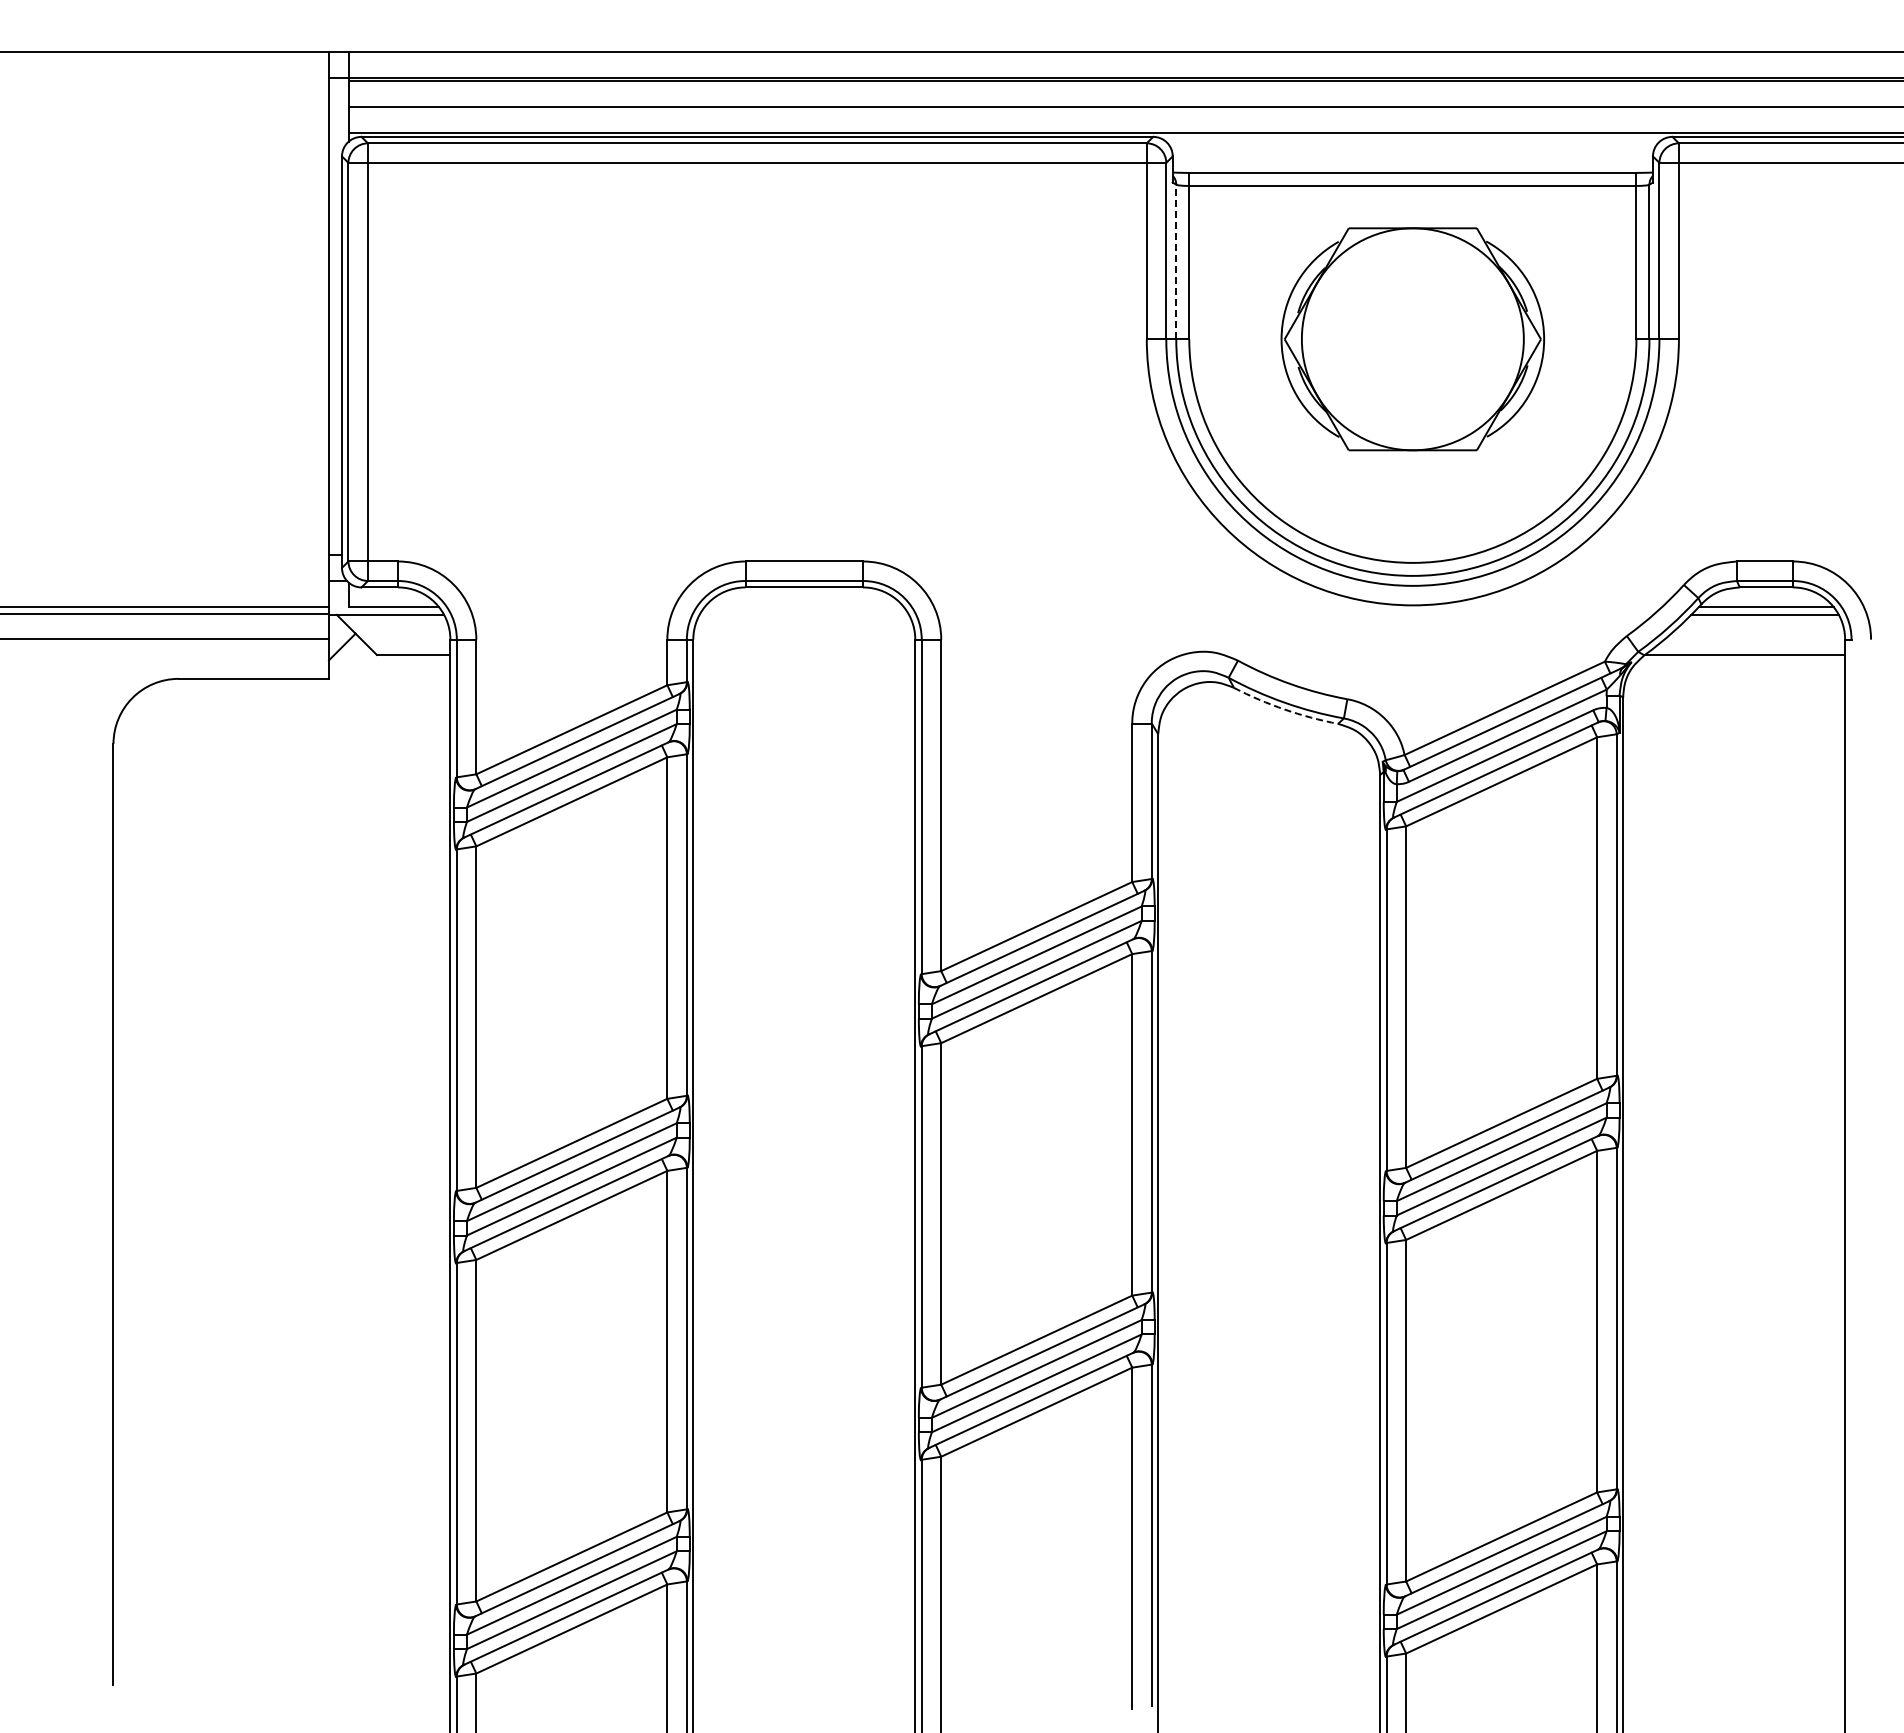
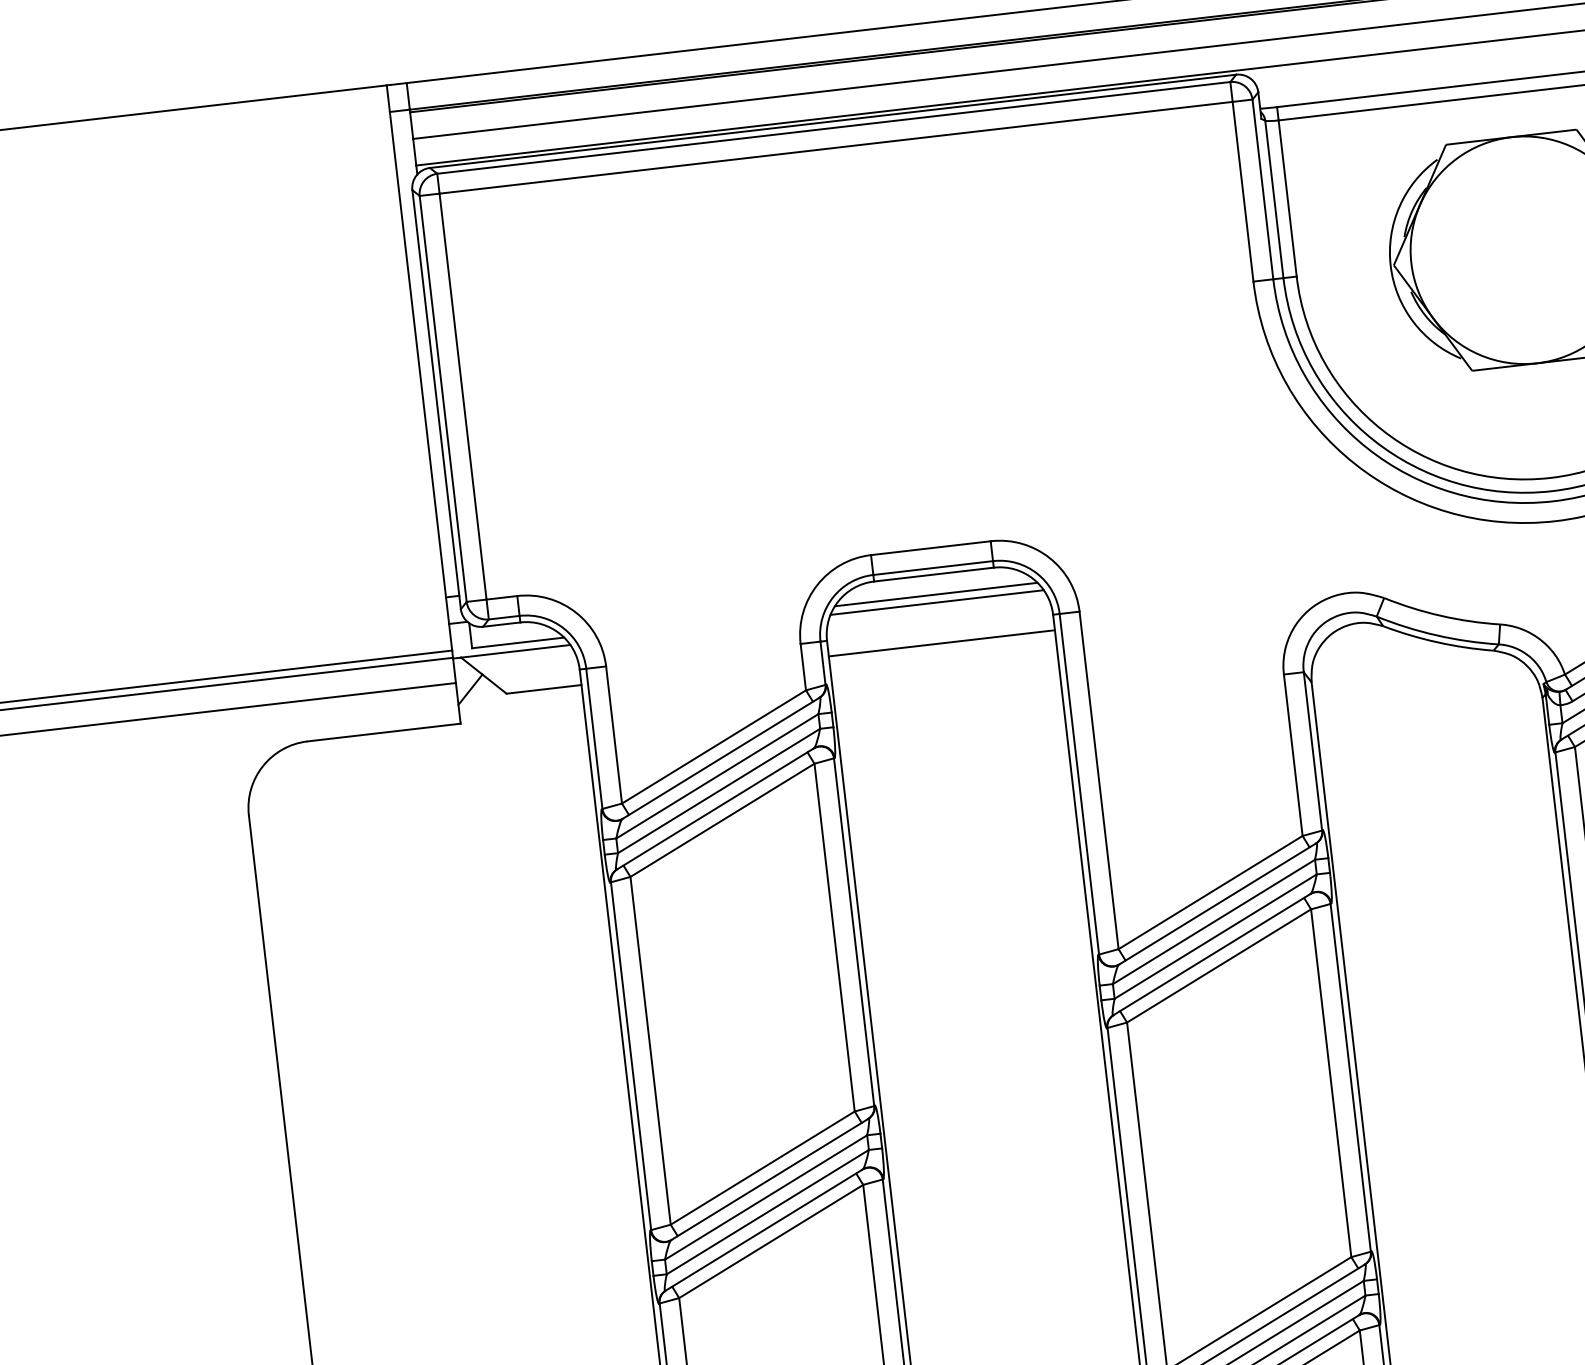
line: (1176, 261) -> (1274, 198), dashed -> solid
line: (803, 607) -> (935, 595), added
line: (804, 614) -> (937, 602), added
line: (804, 654) -> (942, 642), added
arc: (1284, 709) -> (1437, 642), dashed -> solid

